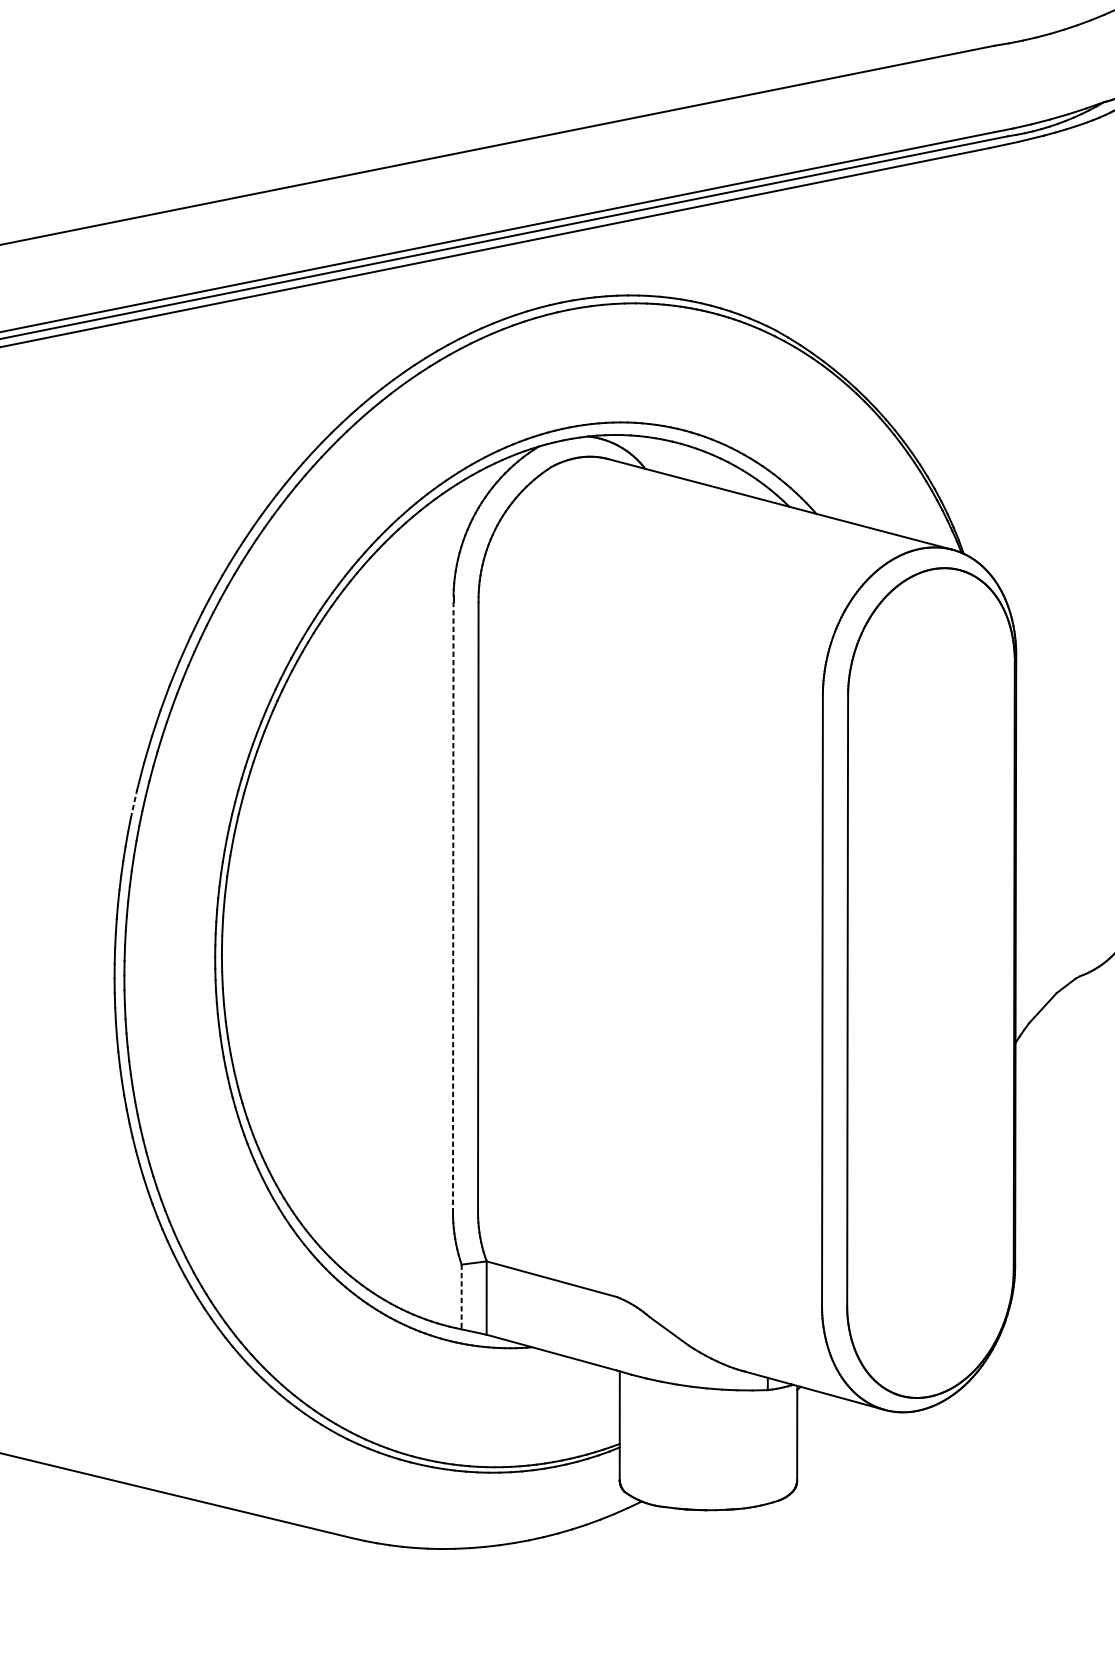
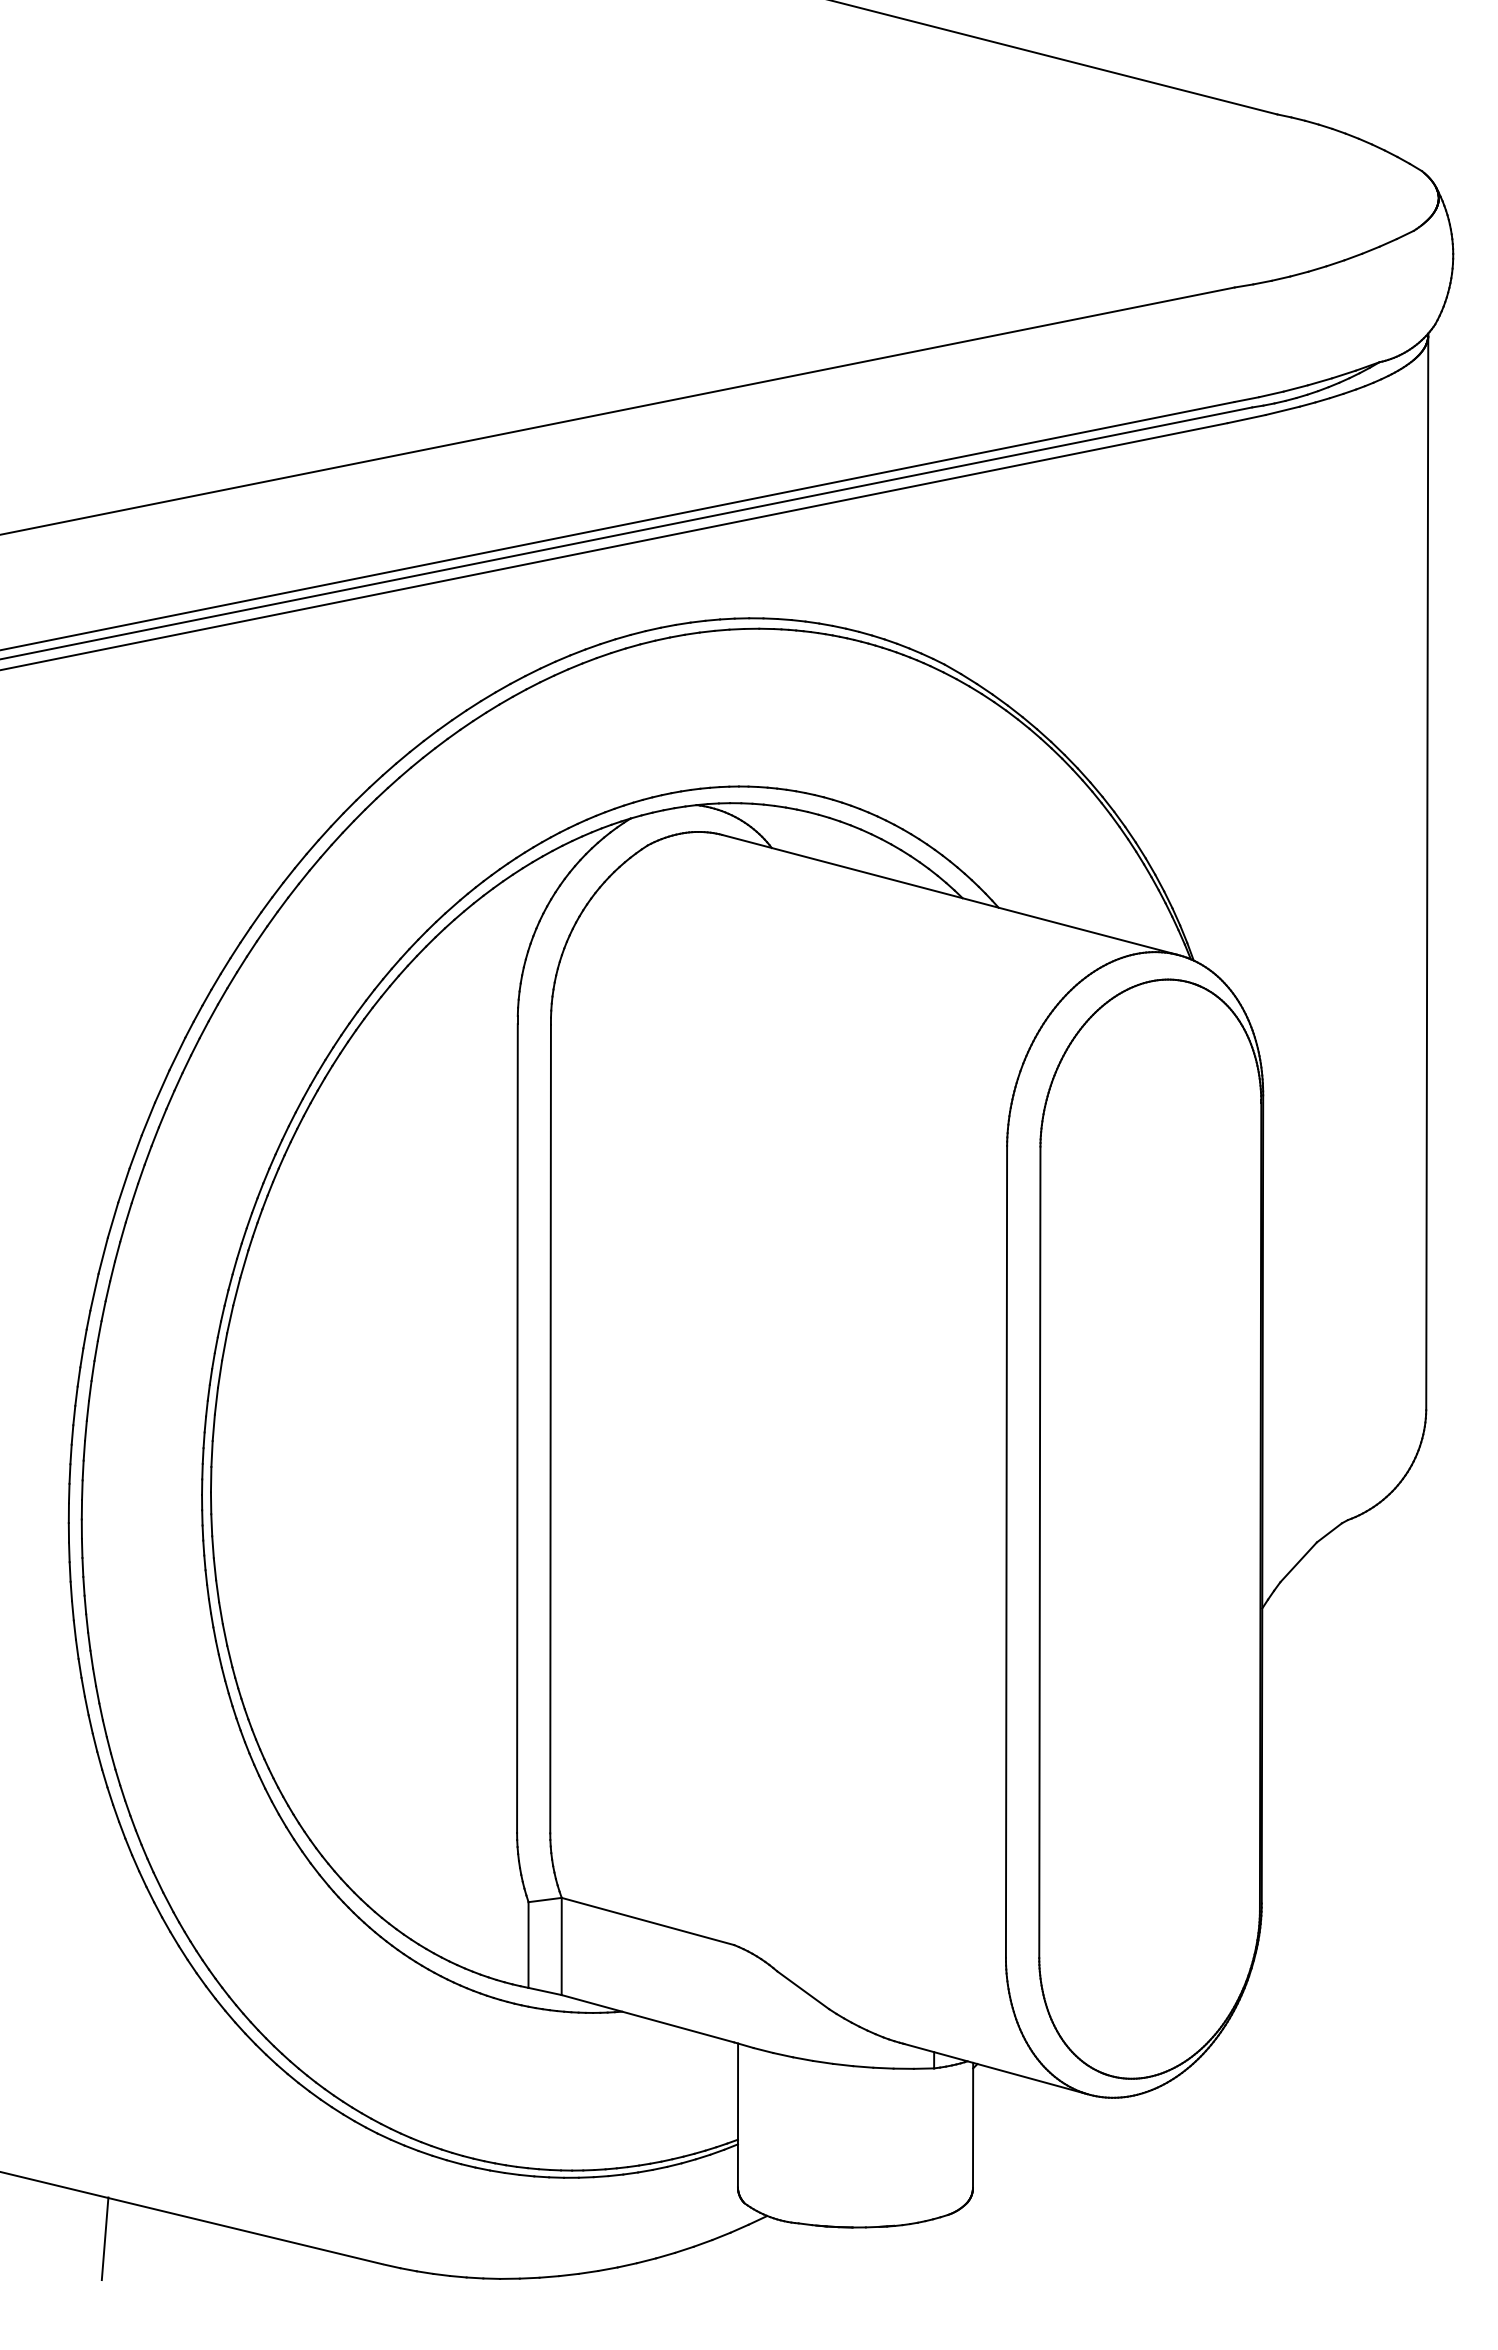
line: (133, 804) -> (94, 1292), dashed -> solid
line: (453, 907) -> (517, 1429), dashed -> solid
line: (461, 1297) -> (528, 1945), dashed -> solid
line: (141, 1518) -> (104, 2238), added

